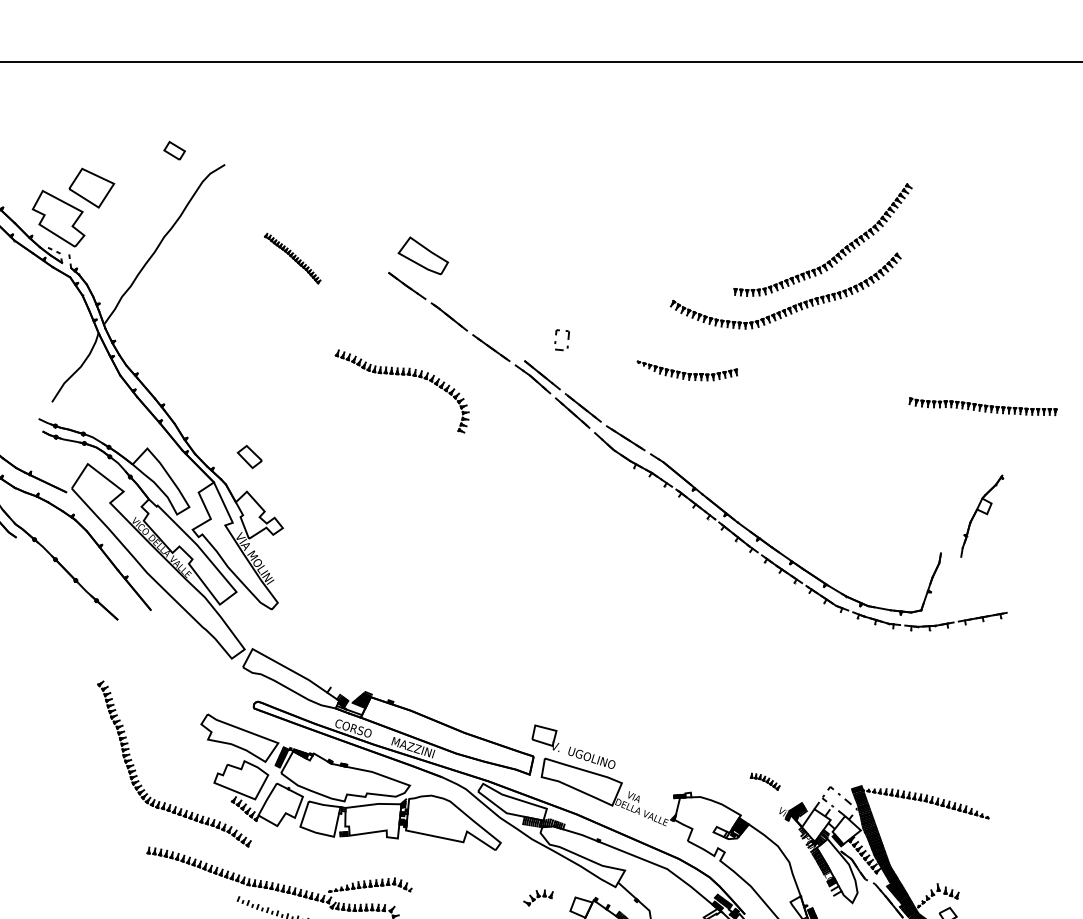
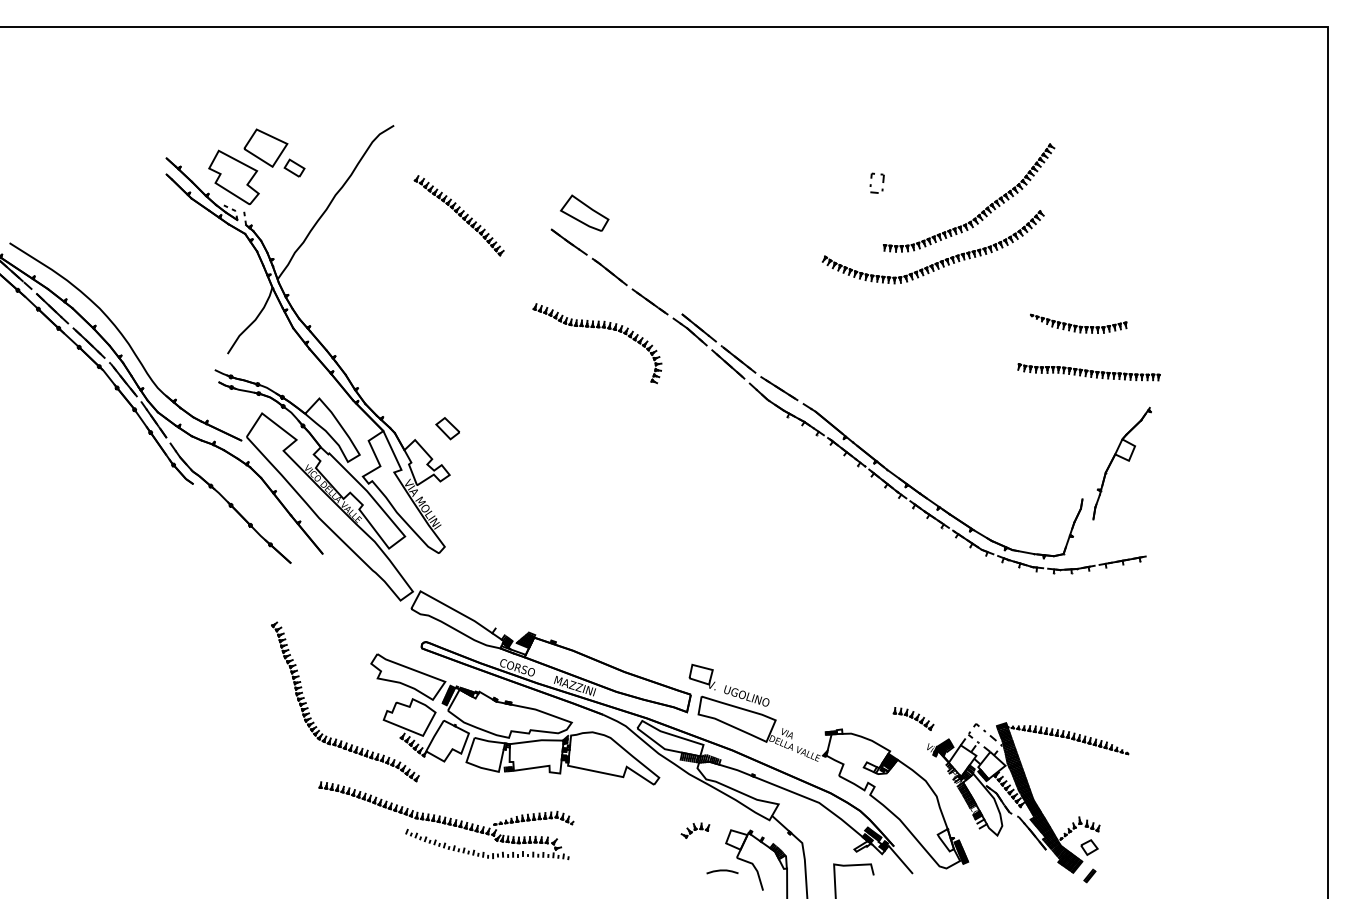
part: (174, 150) -> (294, 167), moved
part: (292, 258) -> (458, 215), size x1.67
part: (561, 339) -> (876, 182), moved
part: (687, 370) -> (1078, 323), moved
part: (402, 375) -> (597, 328), moved
part: (982, 406) -> (1088, 372), moved
part: (249, 456) -> (447, 428), moved
part: (981, 516) -> (1121, 463), size x1.43
part: (765, 781) -> (913, 718), size x1.43

